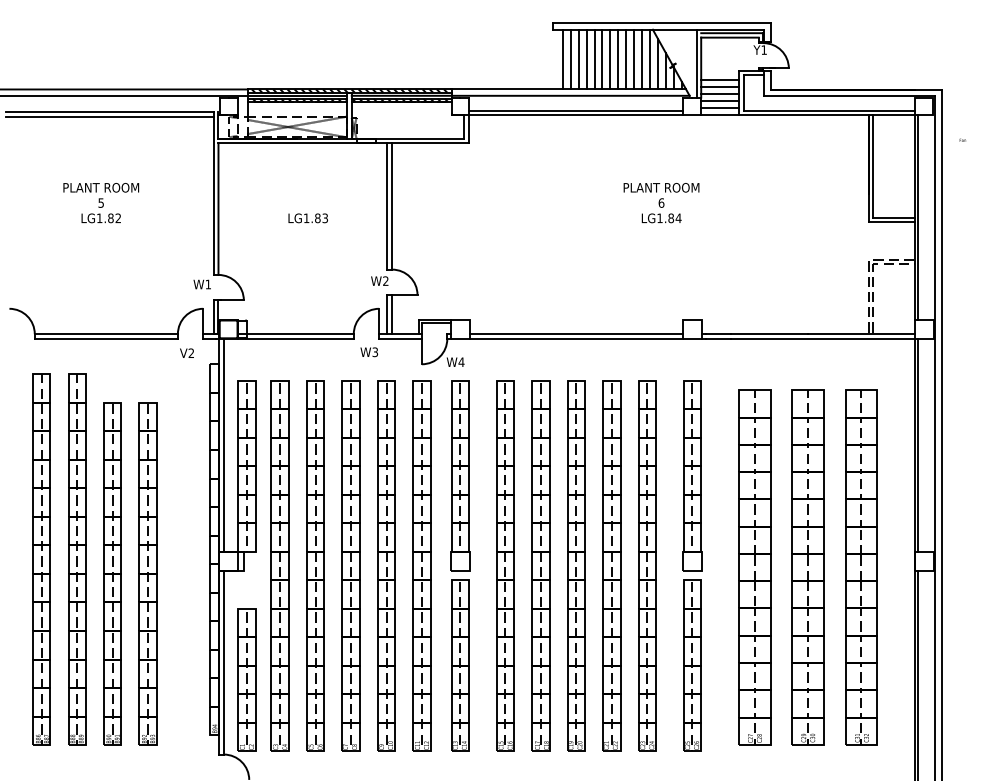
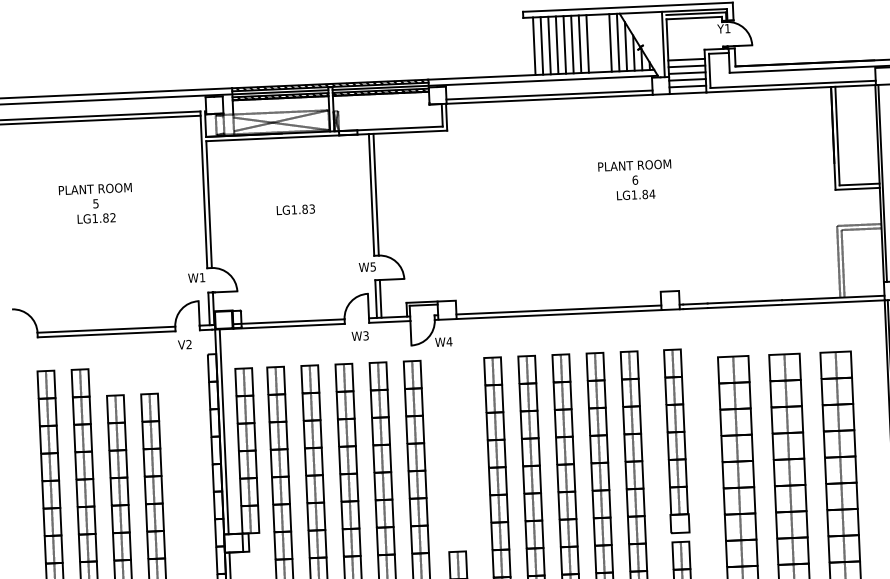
line: (626, 59) -> (595, 43), removed
line: (634, 59) -> (603, 43), removed
text: (385, 280) -> (372, 266), W2 -> W5
part: (460, 475) -> (453, 450), removed

